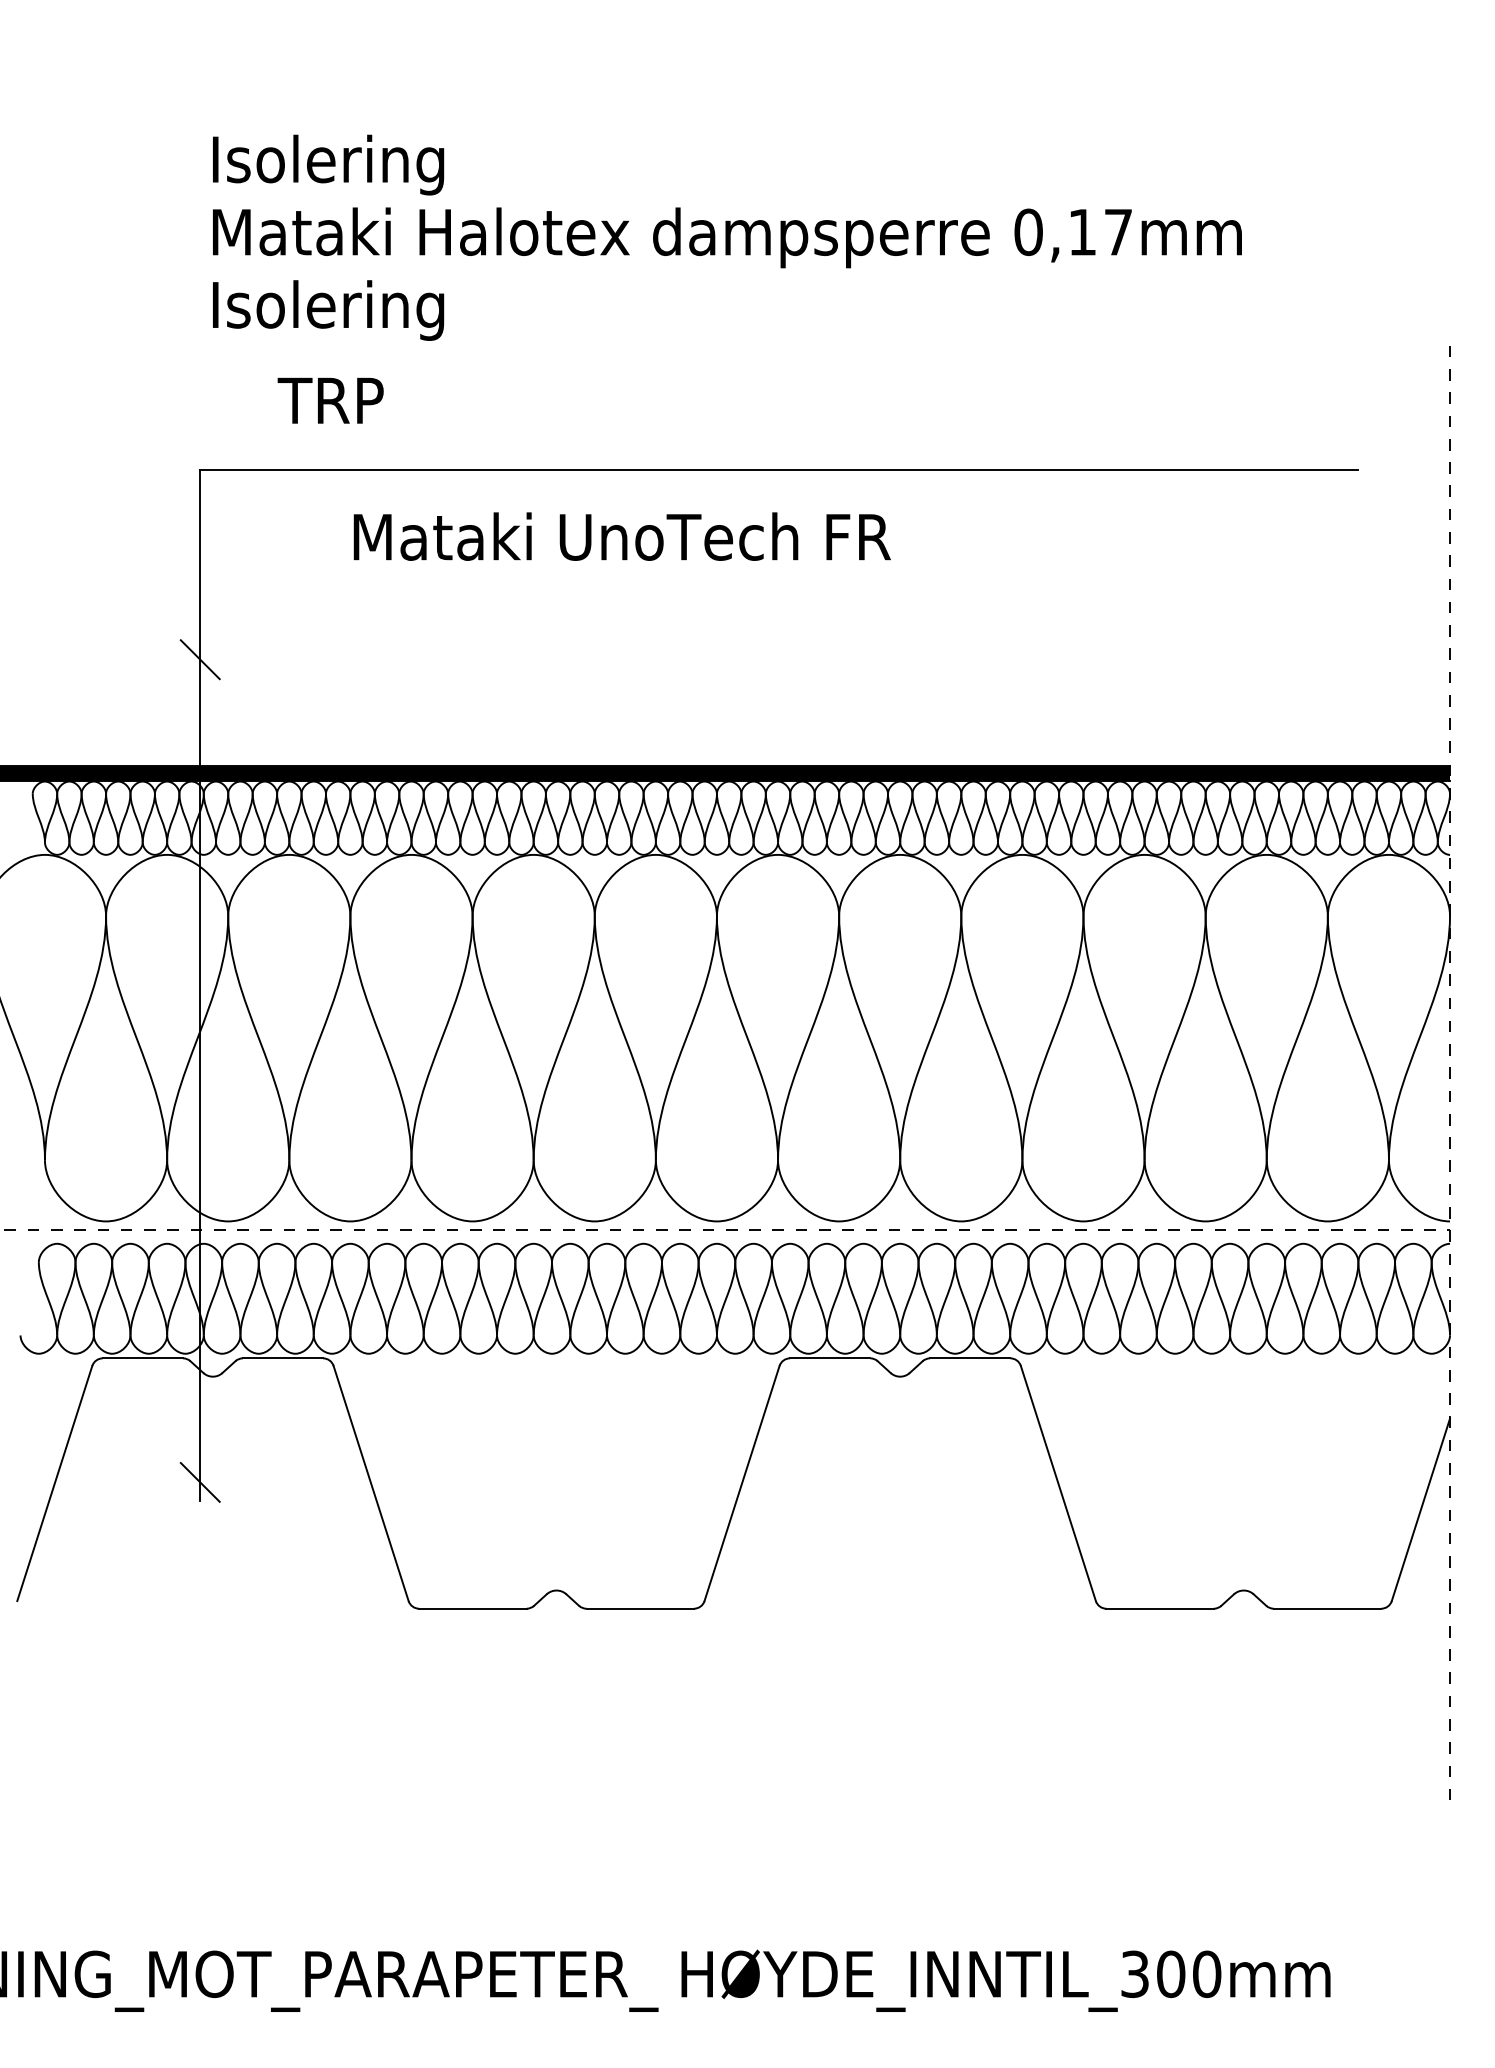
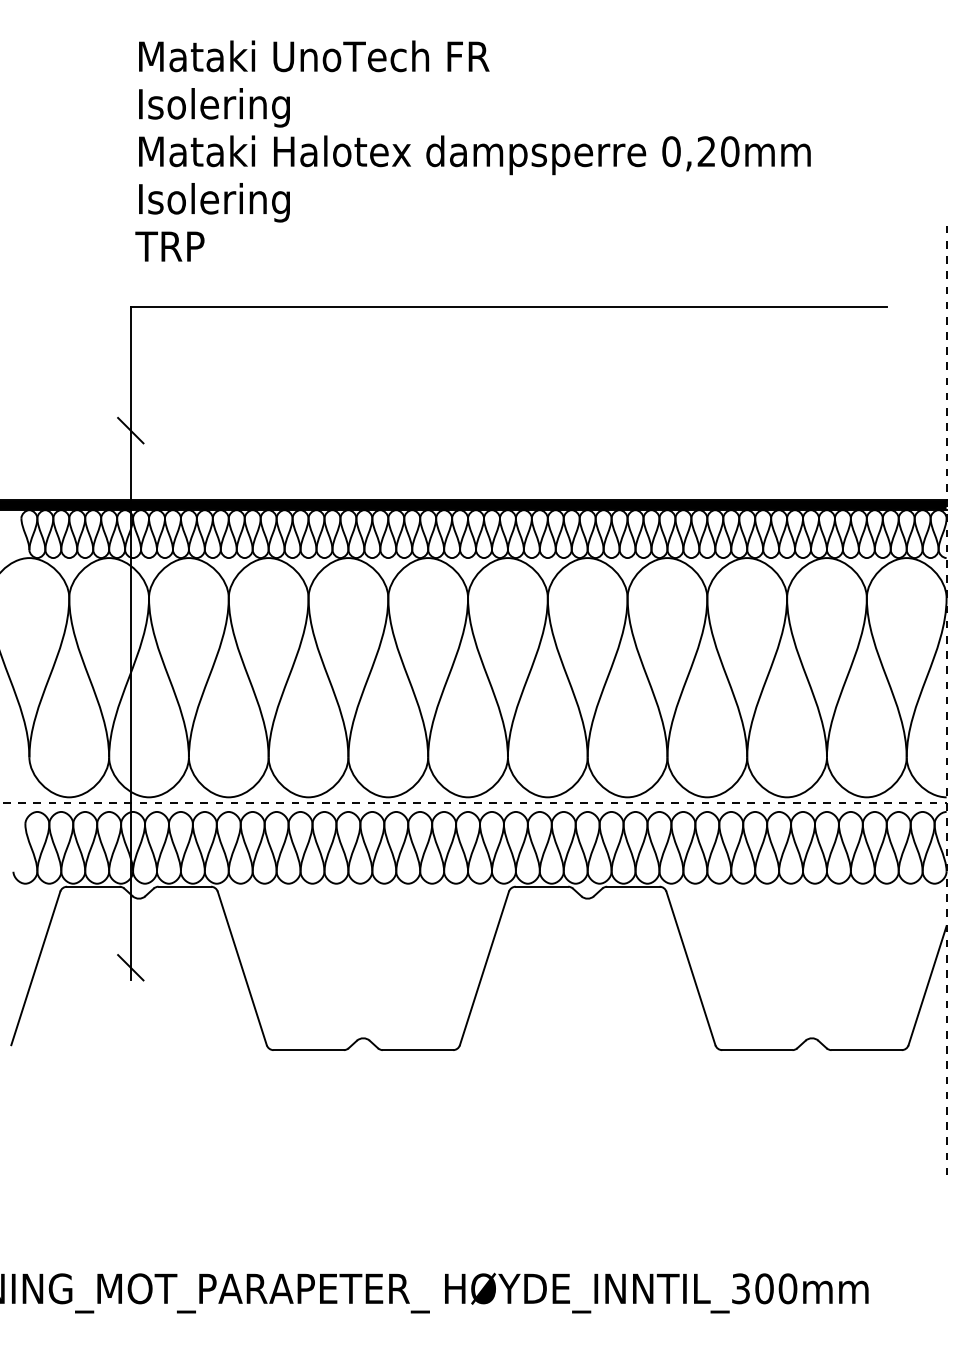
text: (1100, 232) -> (718, 151), 0,17mm -> 0,20mm
text: (330, 400) -> (169, 246), moved
text: (622, 536) -> (314, 56), moved

